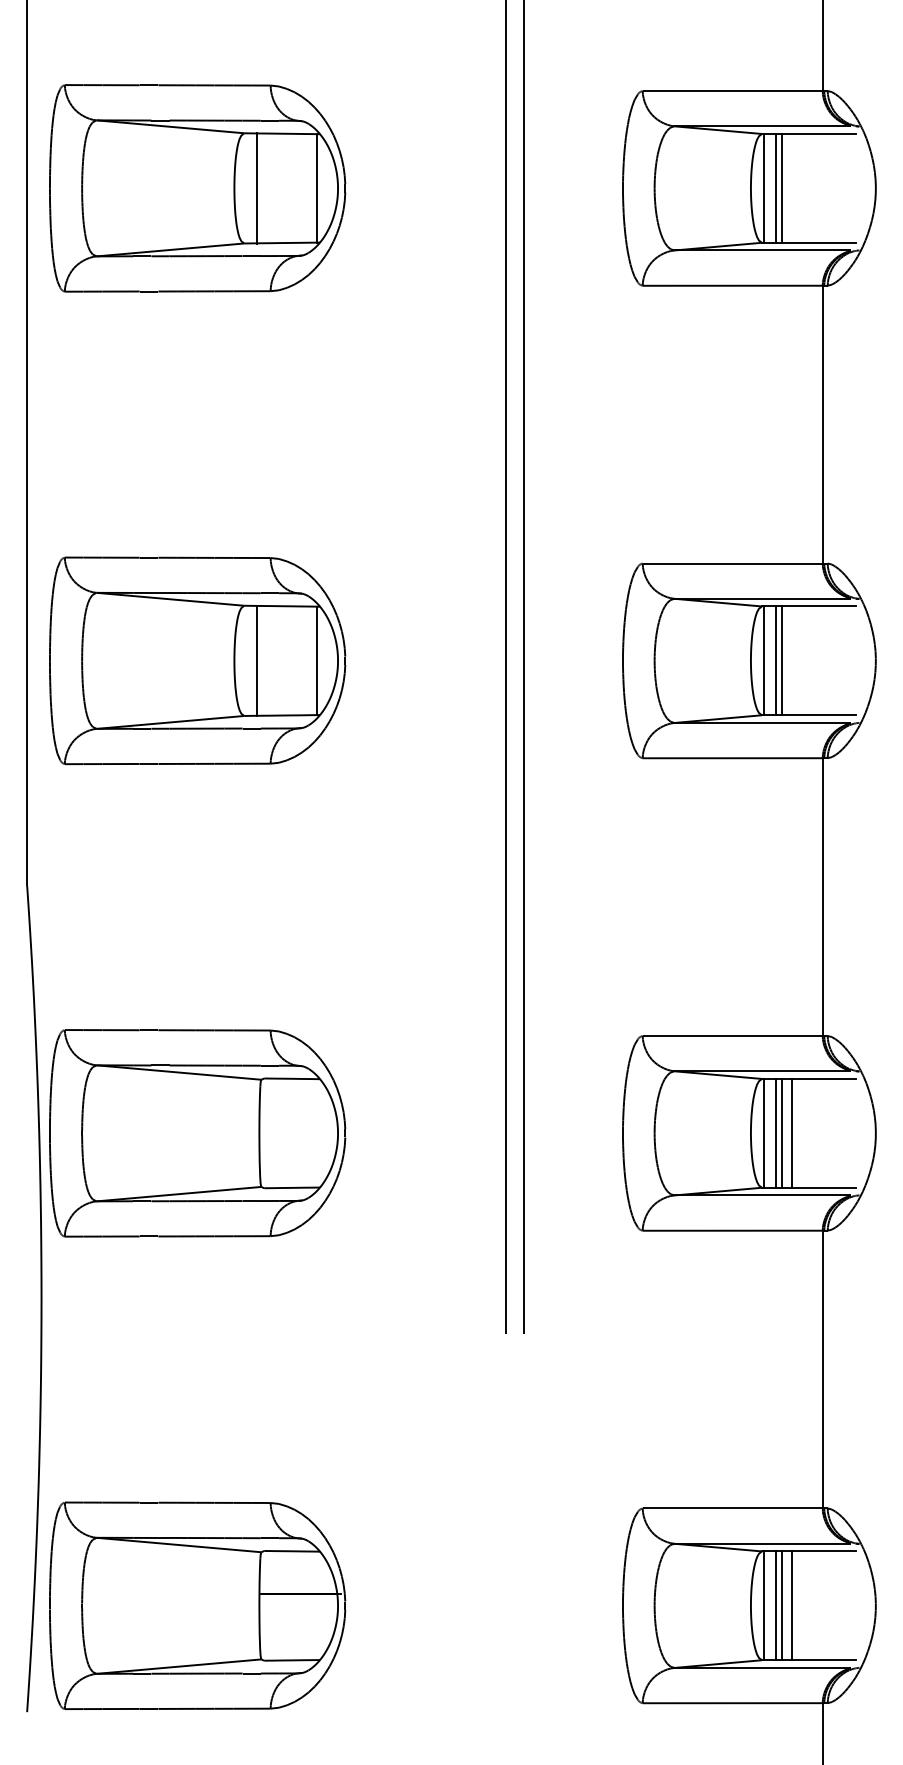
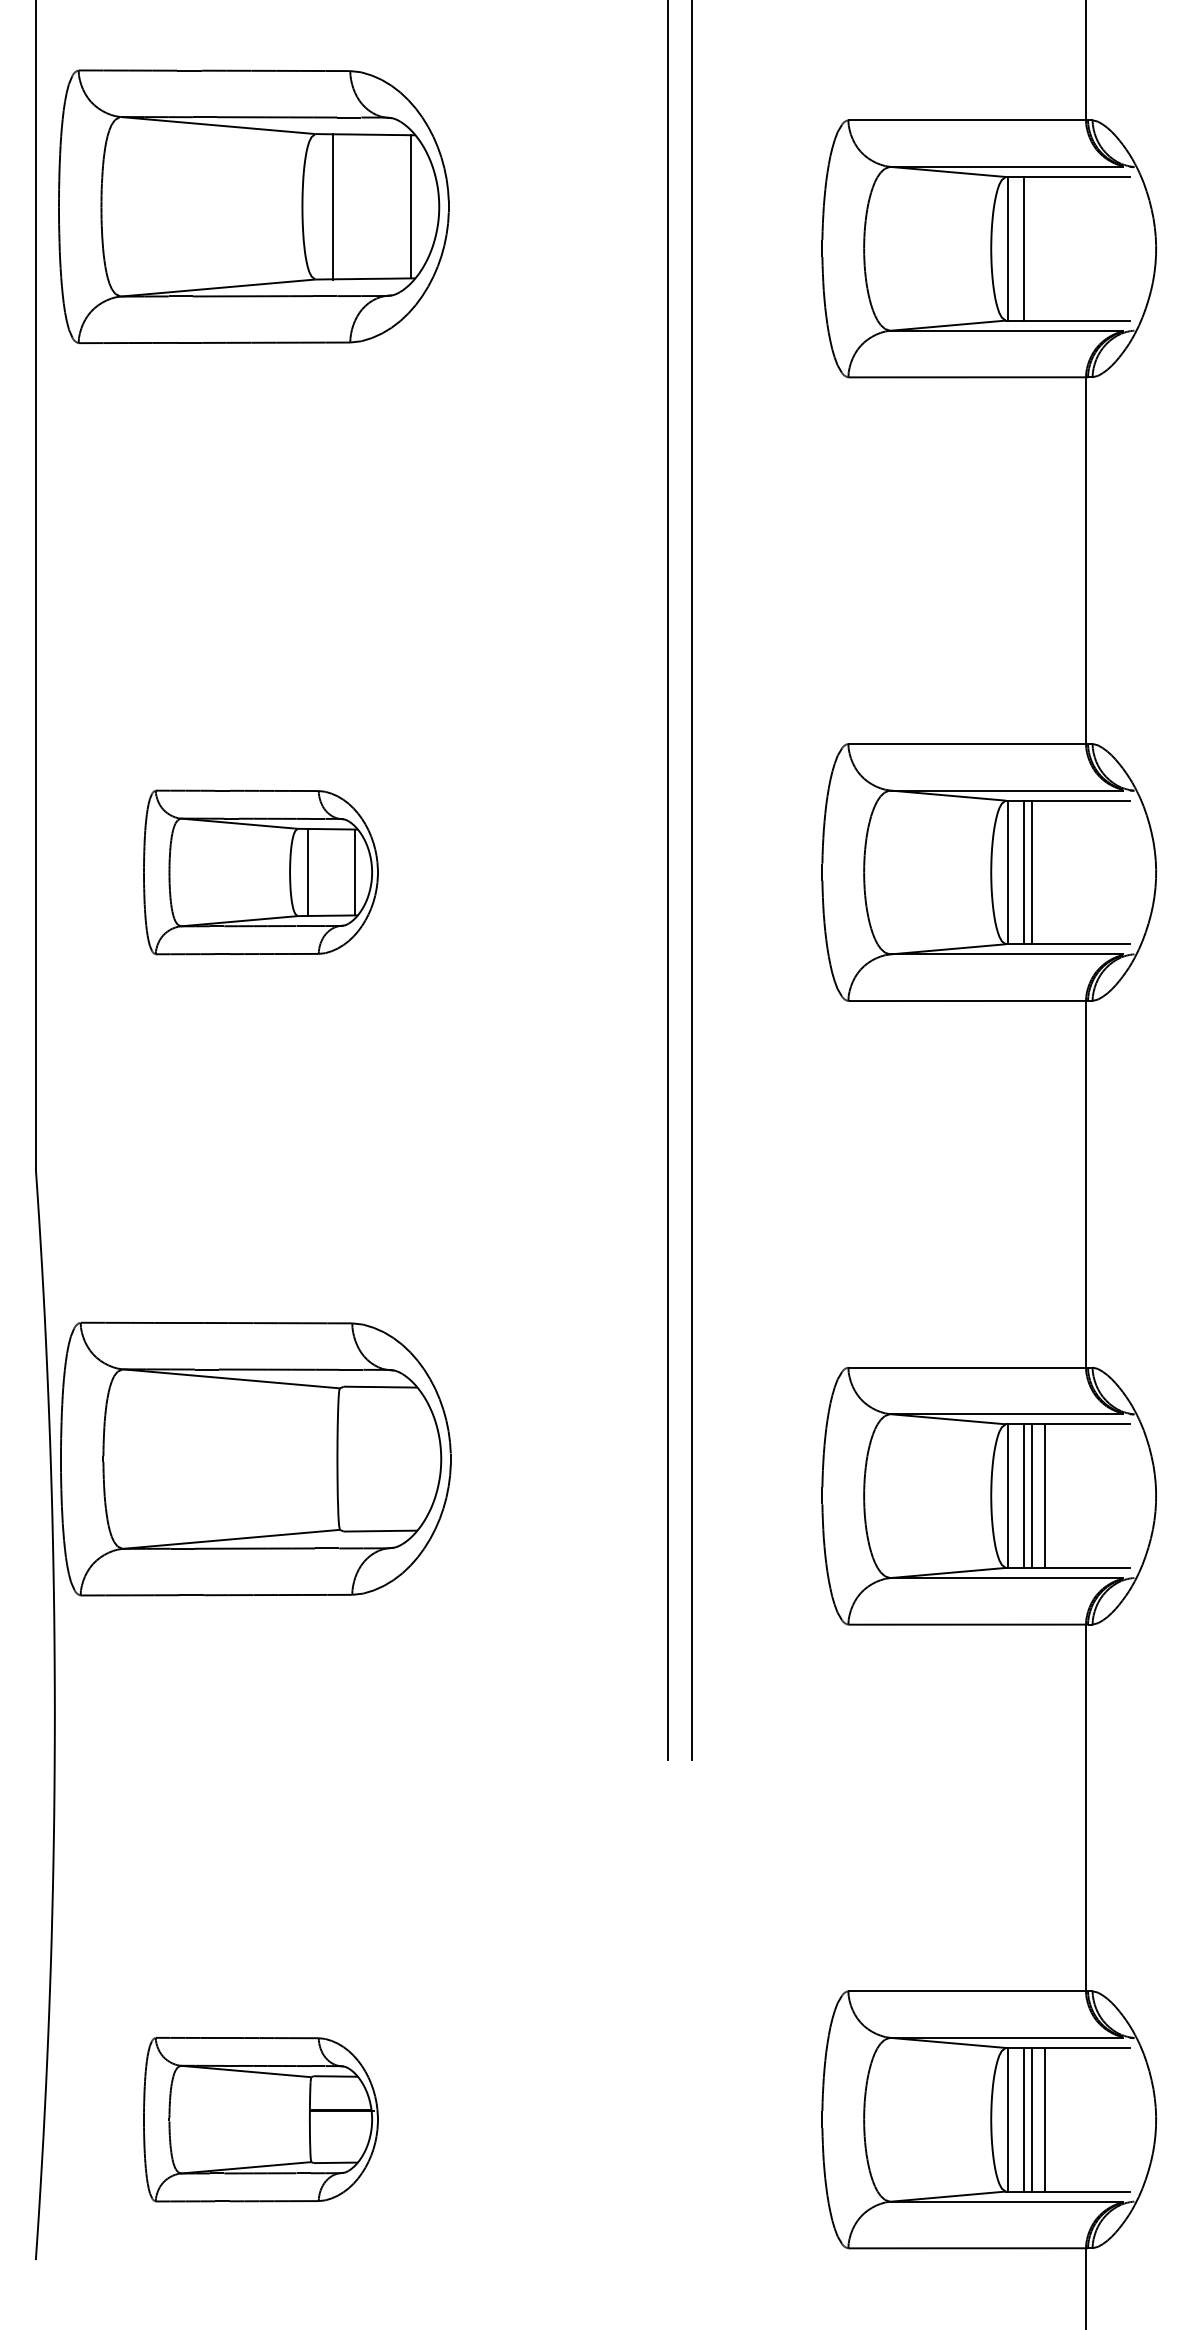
part: (197, 188) -> (253, 206), moved
line: (781, 188) -> (1031, 248), removed
part: (197, 660) -> (260, 872), size x0.6
part: (197, 1132) -> (255, 1458), moved
part: (197, 1605) -> (260, 2119), size x0.6

